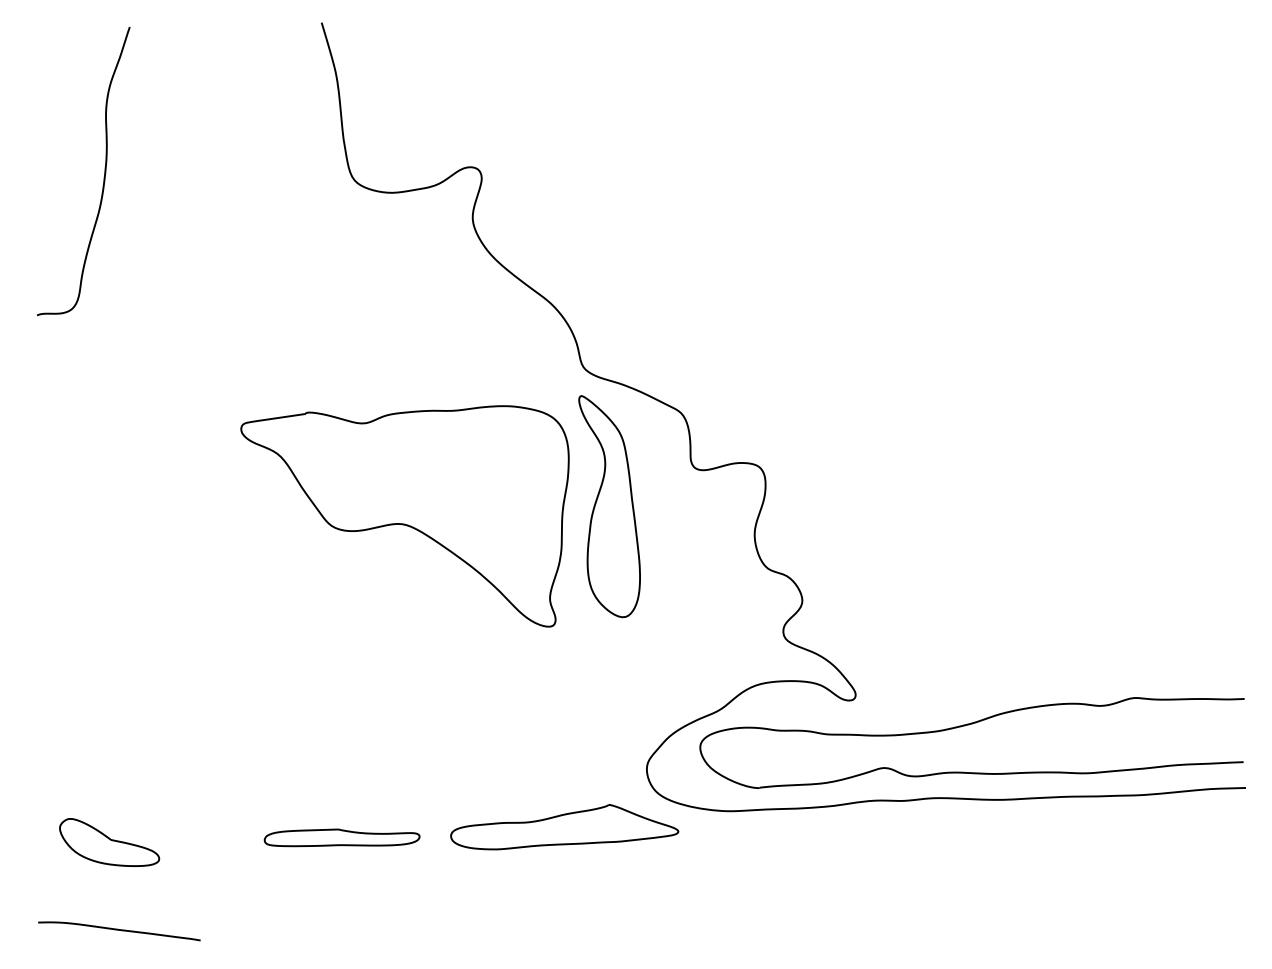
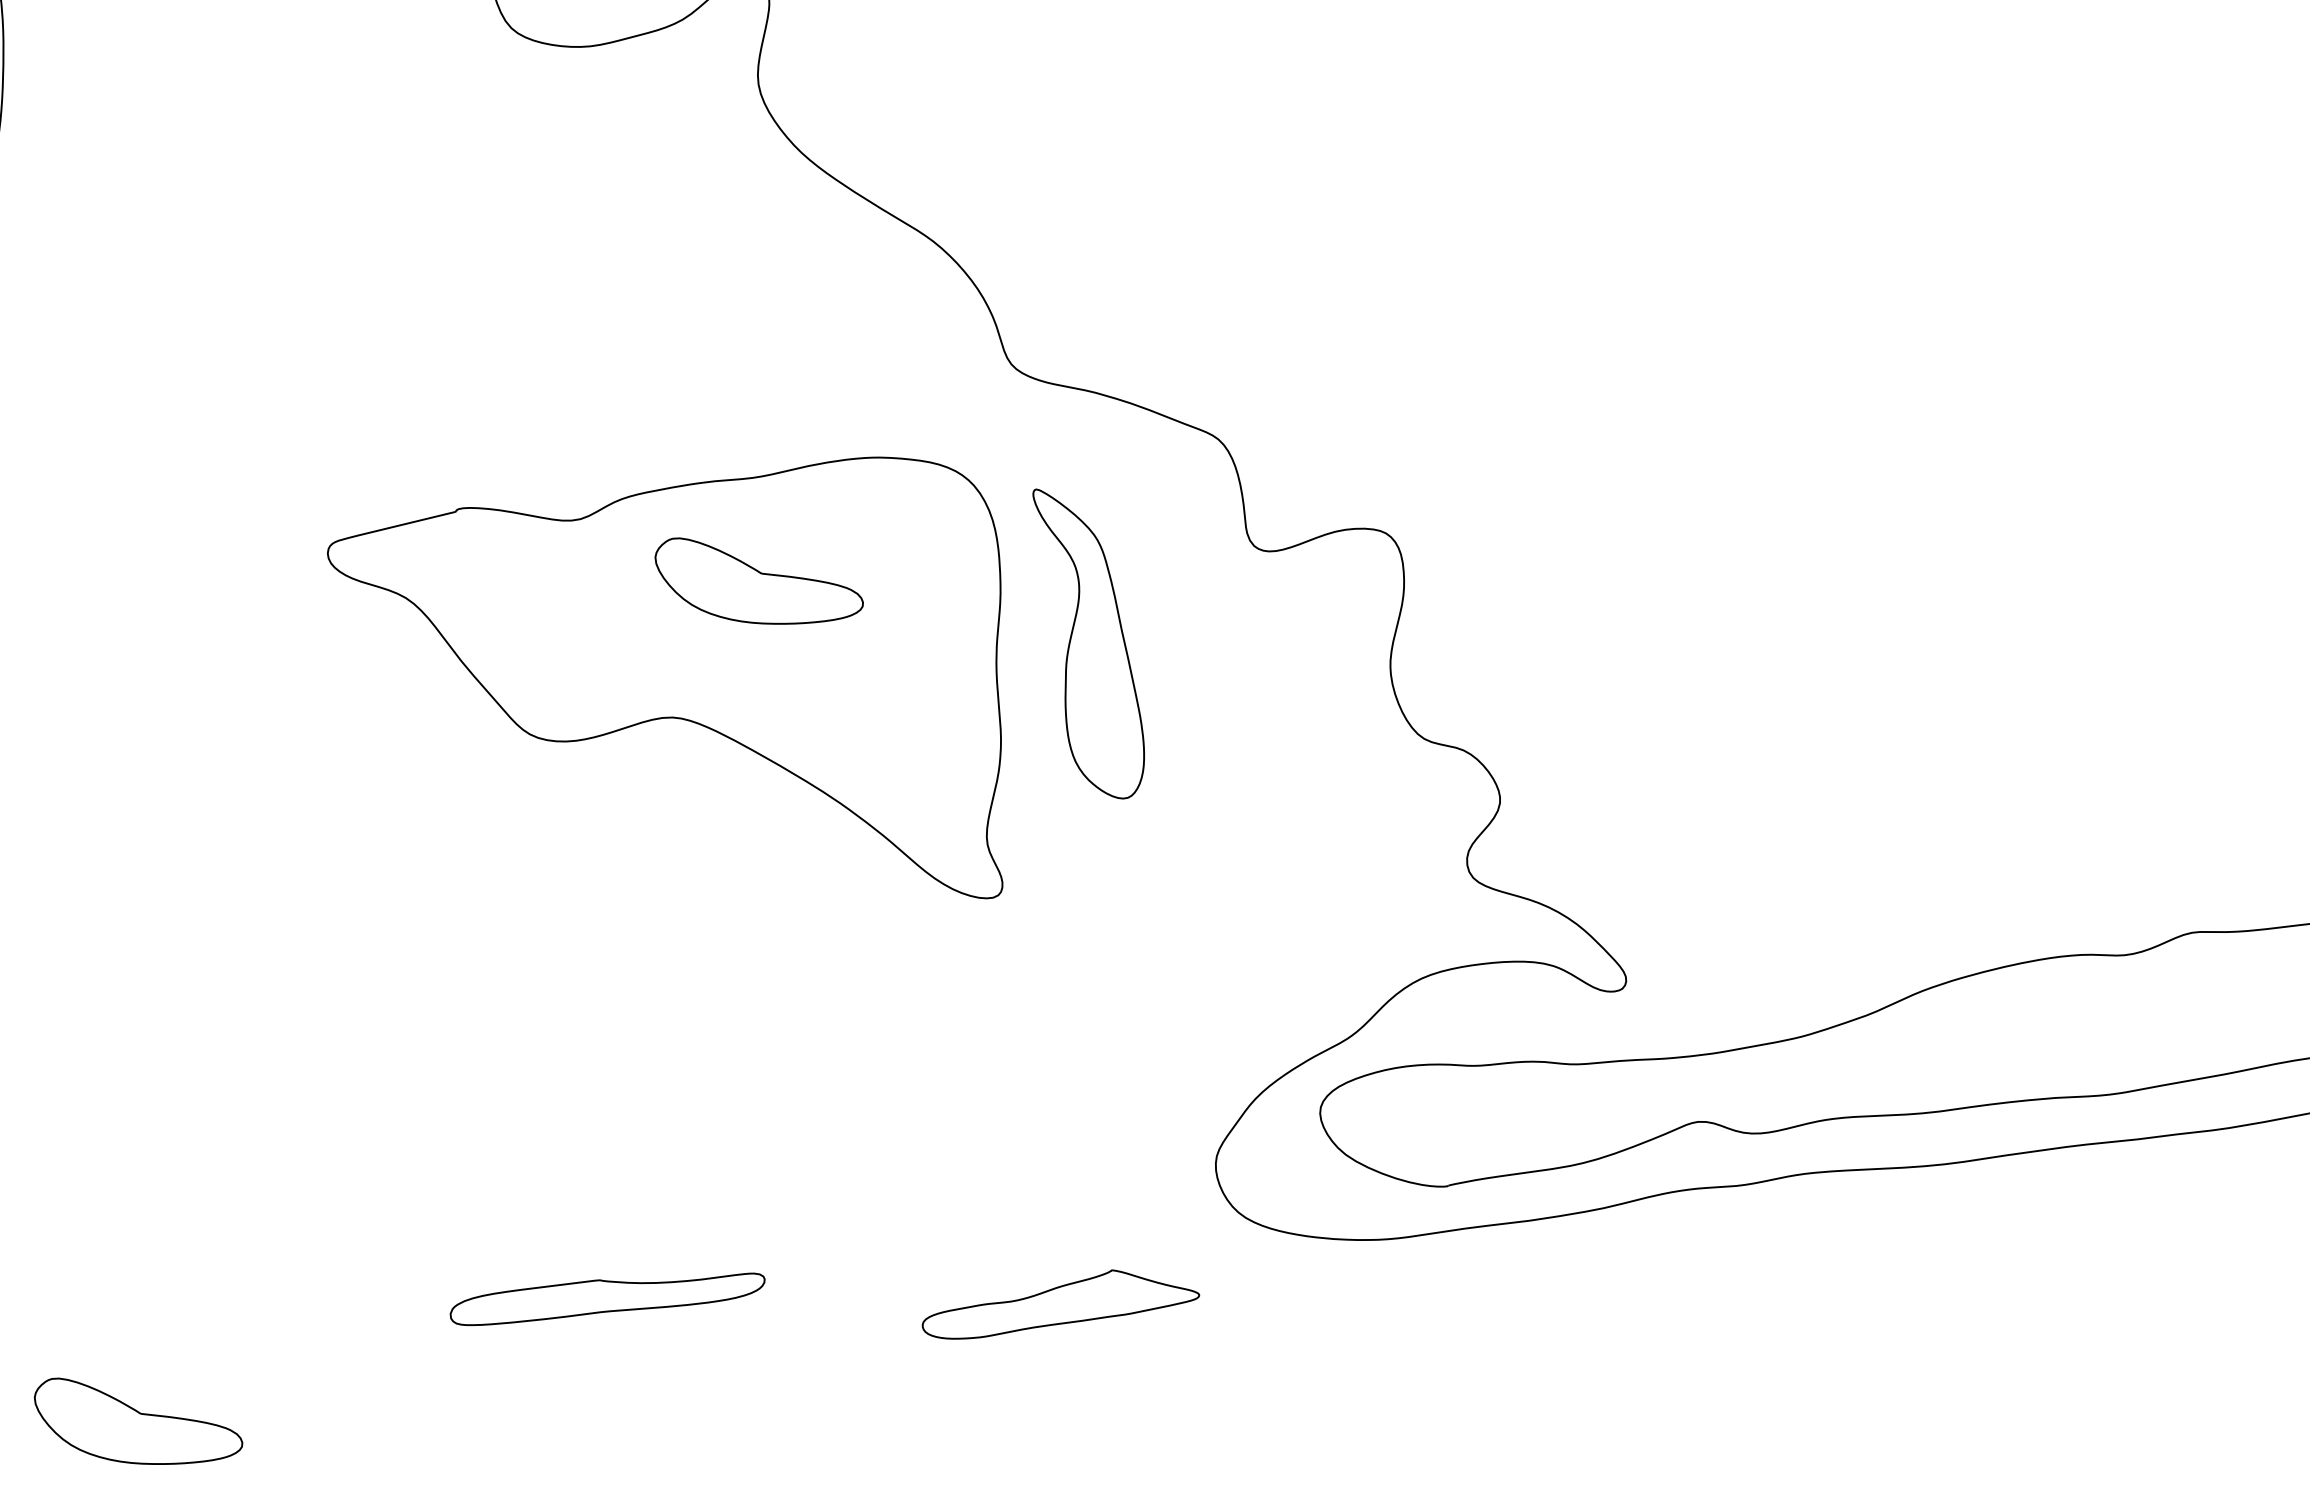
part: (450, 460) -> (758, 579), added
part: (609, 506) -> (1090, 642), size x0.7
part: (564, 827) -> (1059, 1303), size x0.6
part: (341, 837) -> (606, 1295), moved

